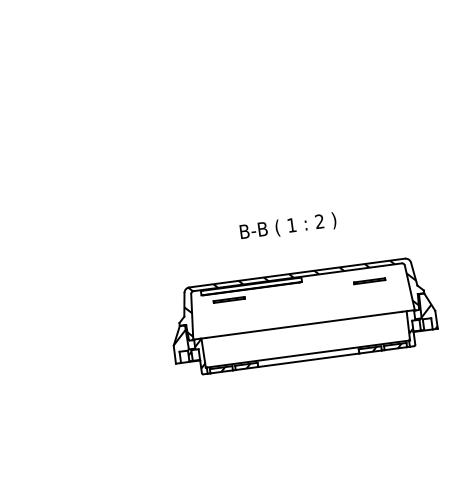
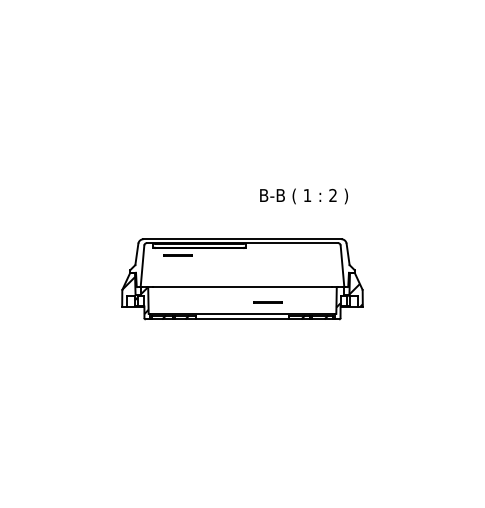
text: (287, 226) -> (303, 196), moved
line: (369, 281) -> (267, 302), moved
hatch: (300, 297) -> (242, 261), removed

